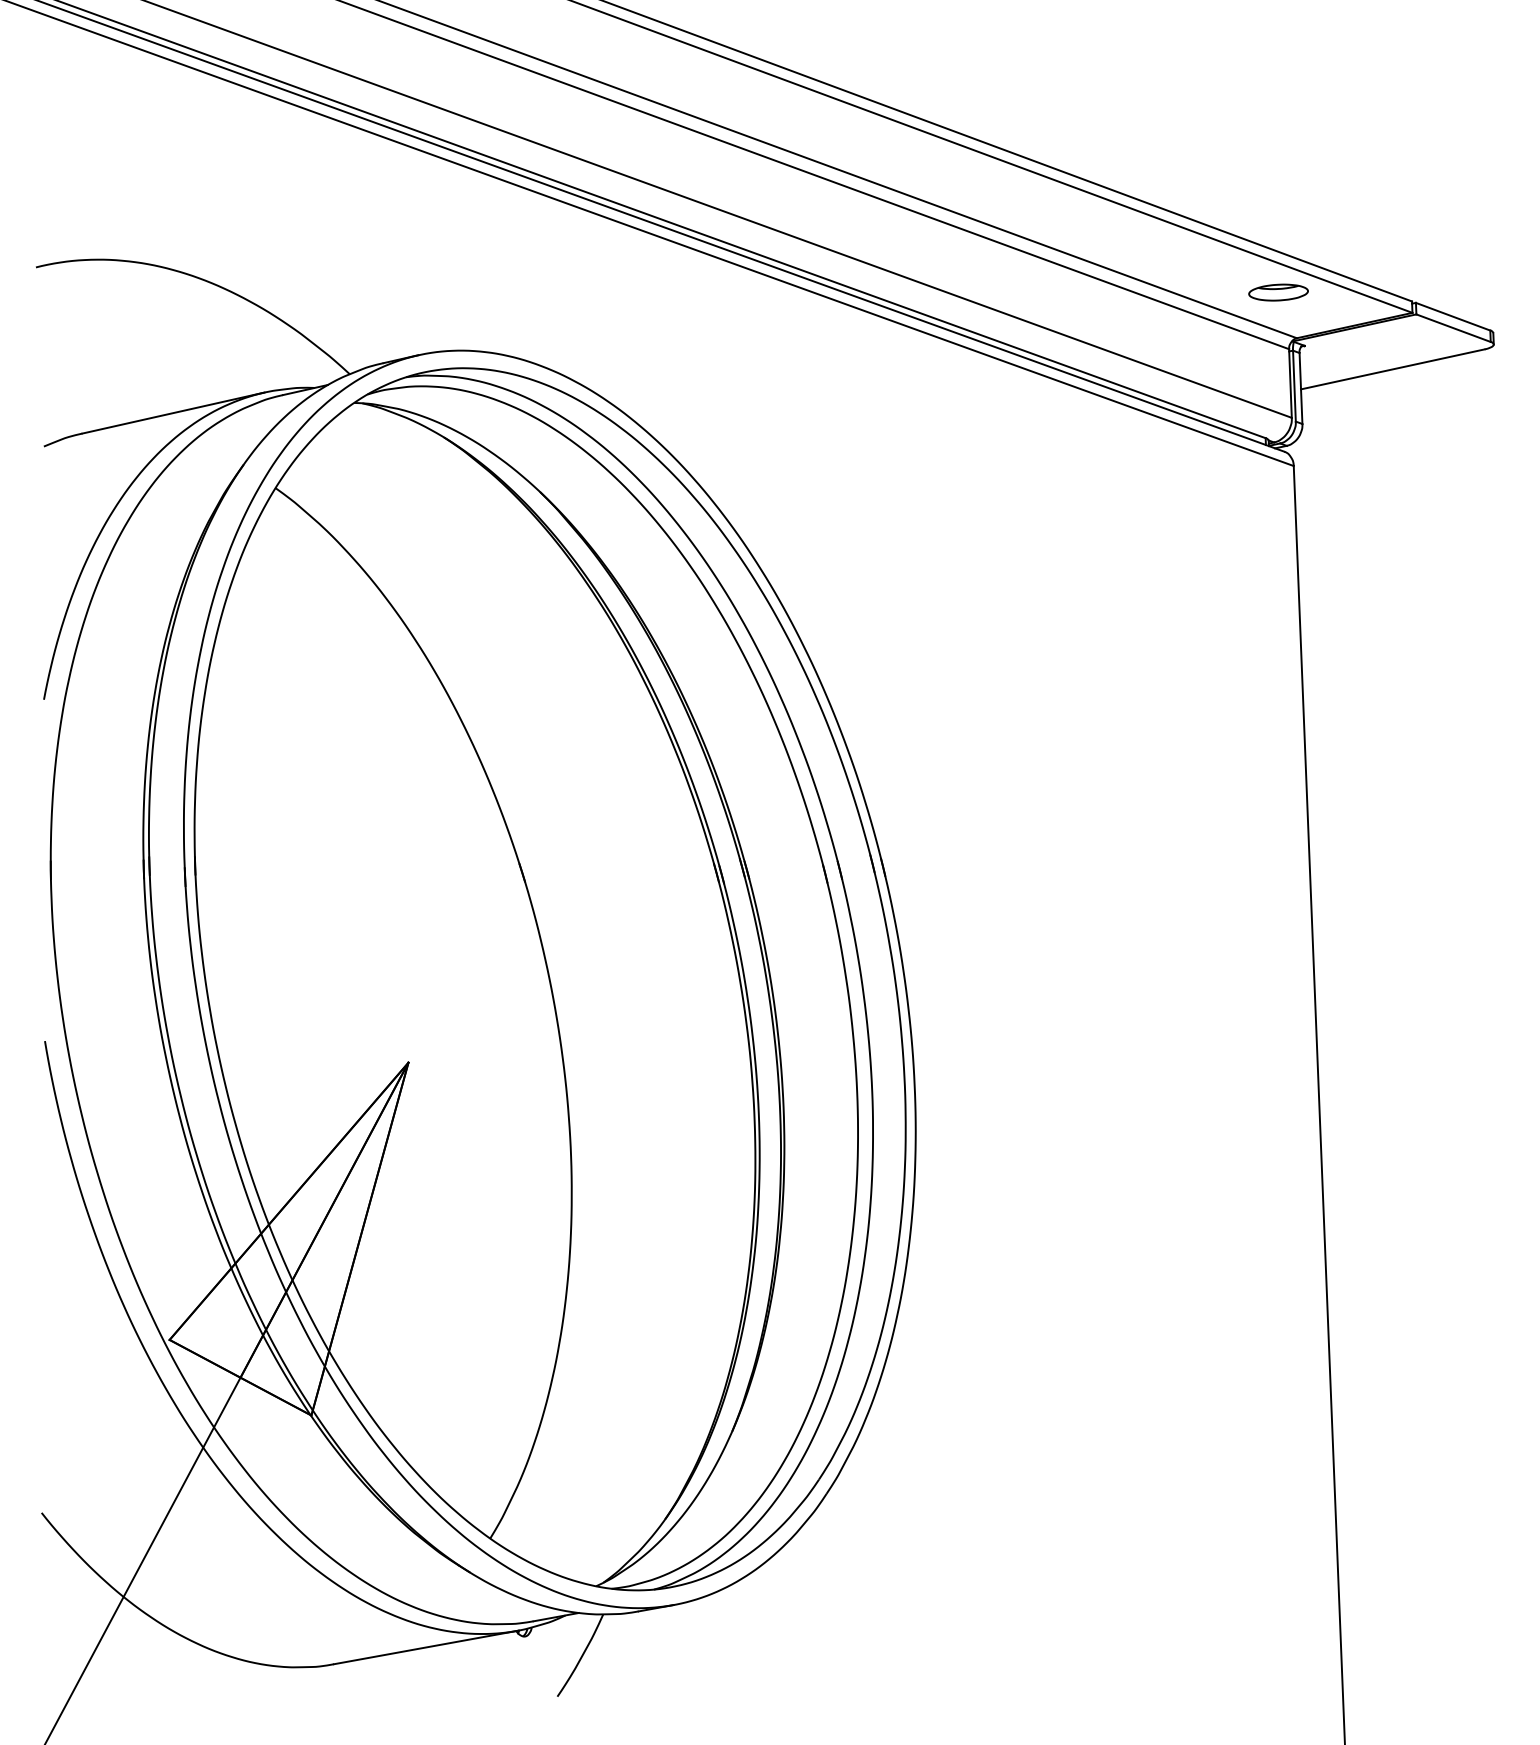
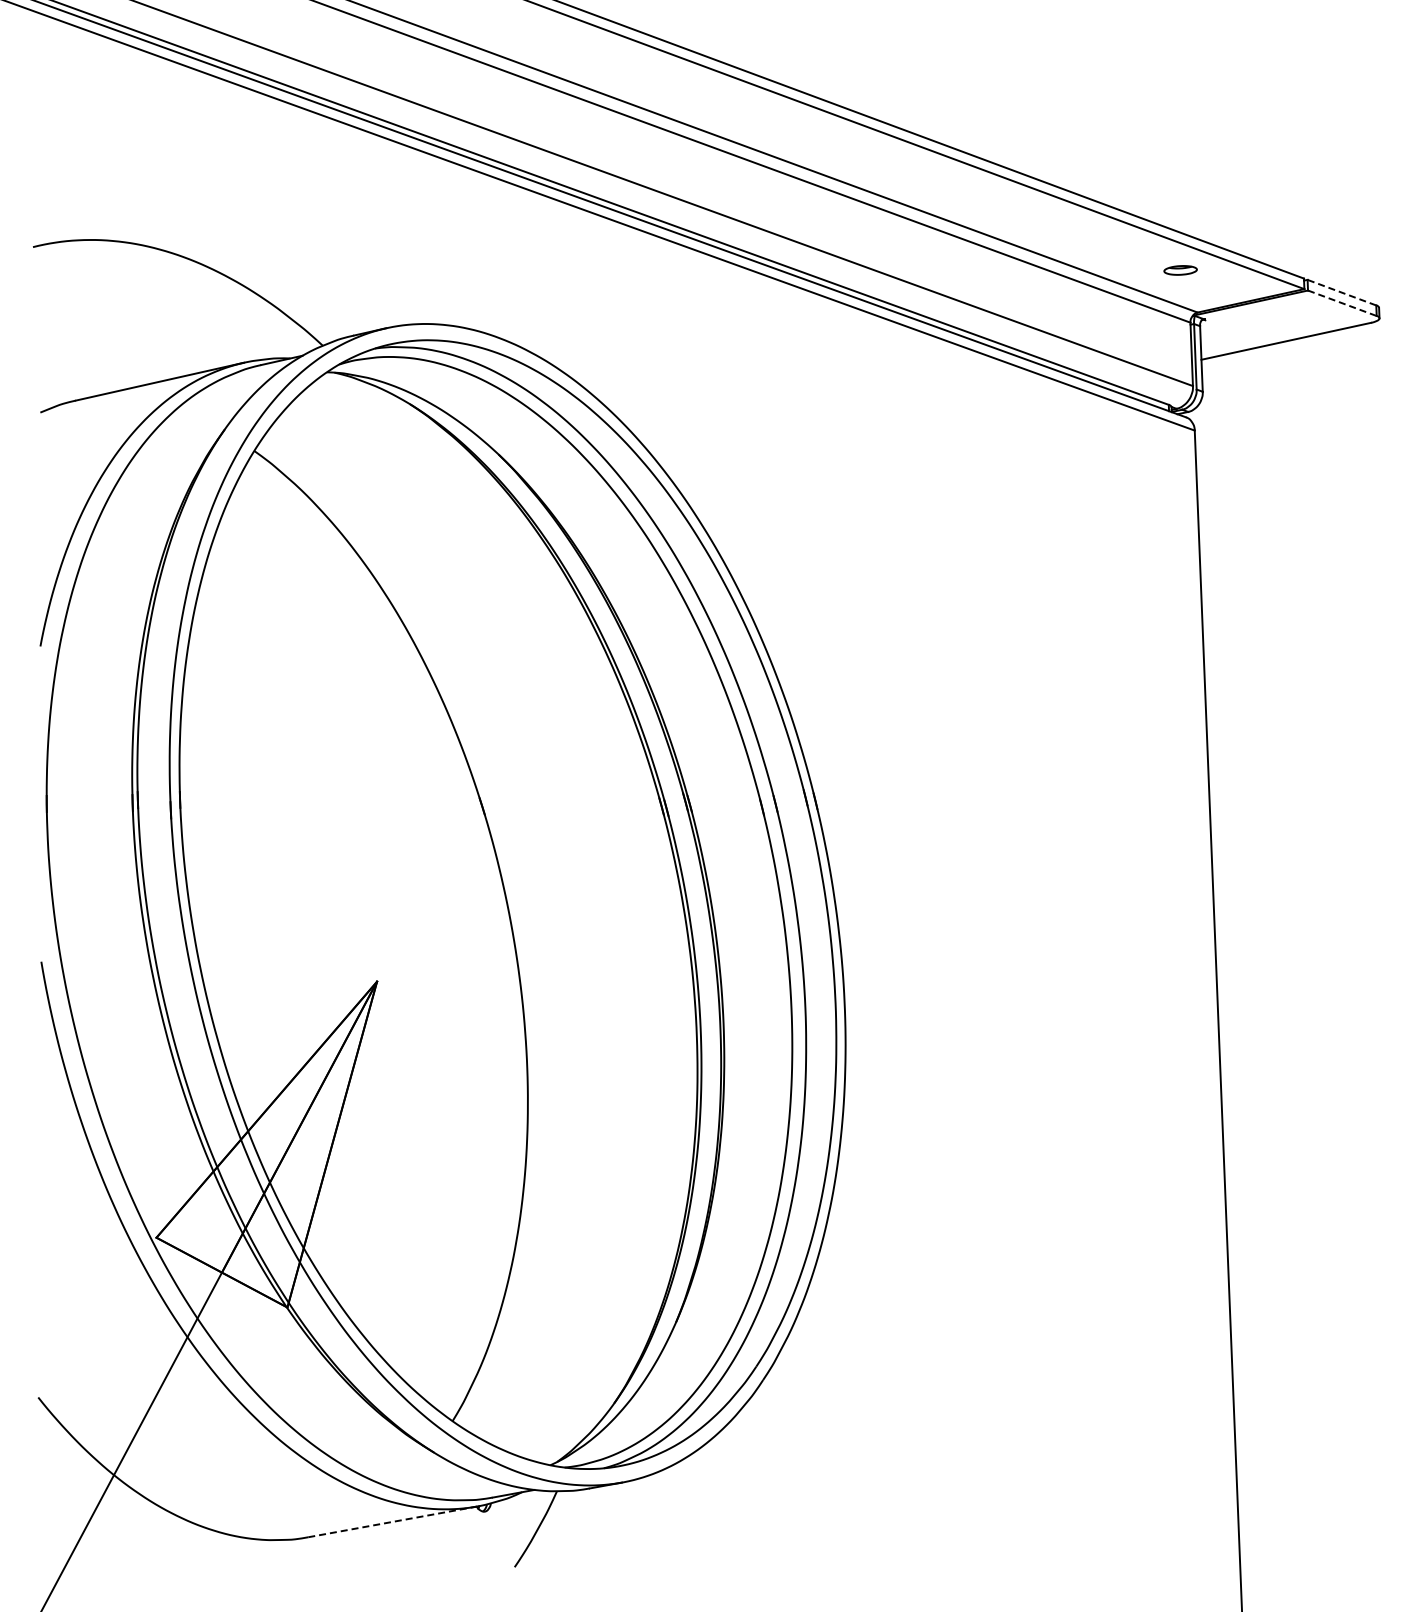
part: (1278, 292) -> (1180, 270), size x0.6
line: (1452, 316) -> (1341, 292), solid -> dashed
line: (1453, 328) -> (1342, 303), solid -> dashed
line: (426, 1647) -> (393, 1521), solid -> dashed

